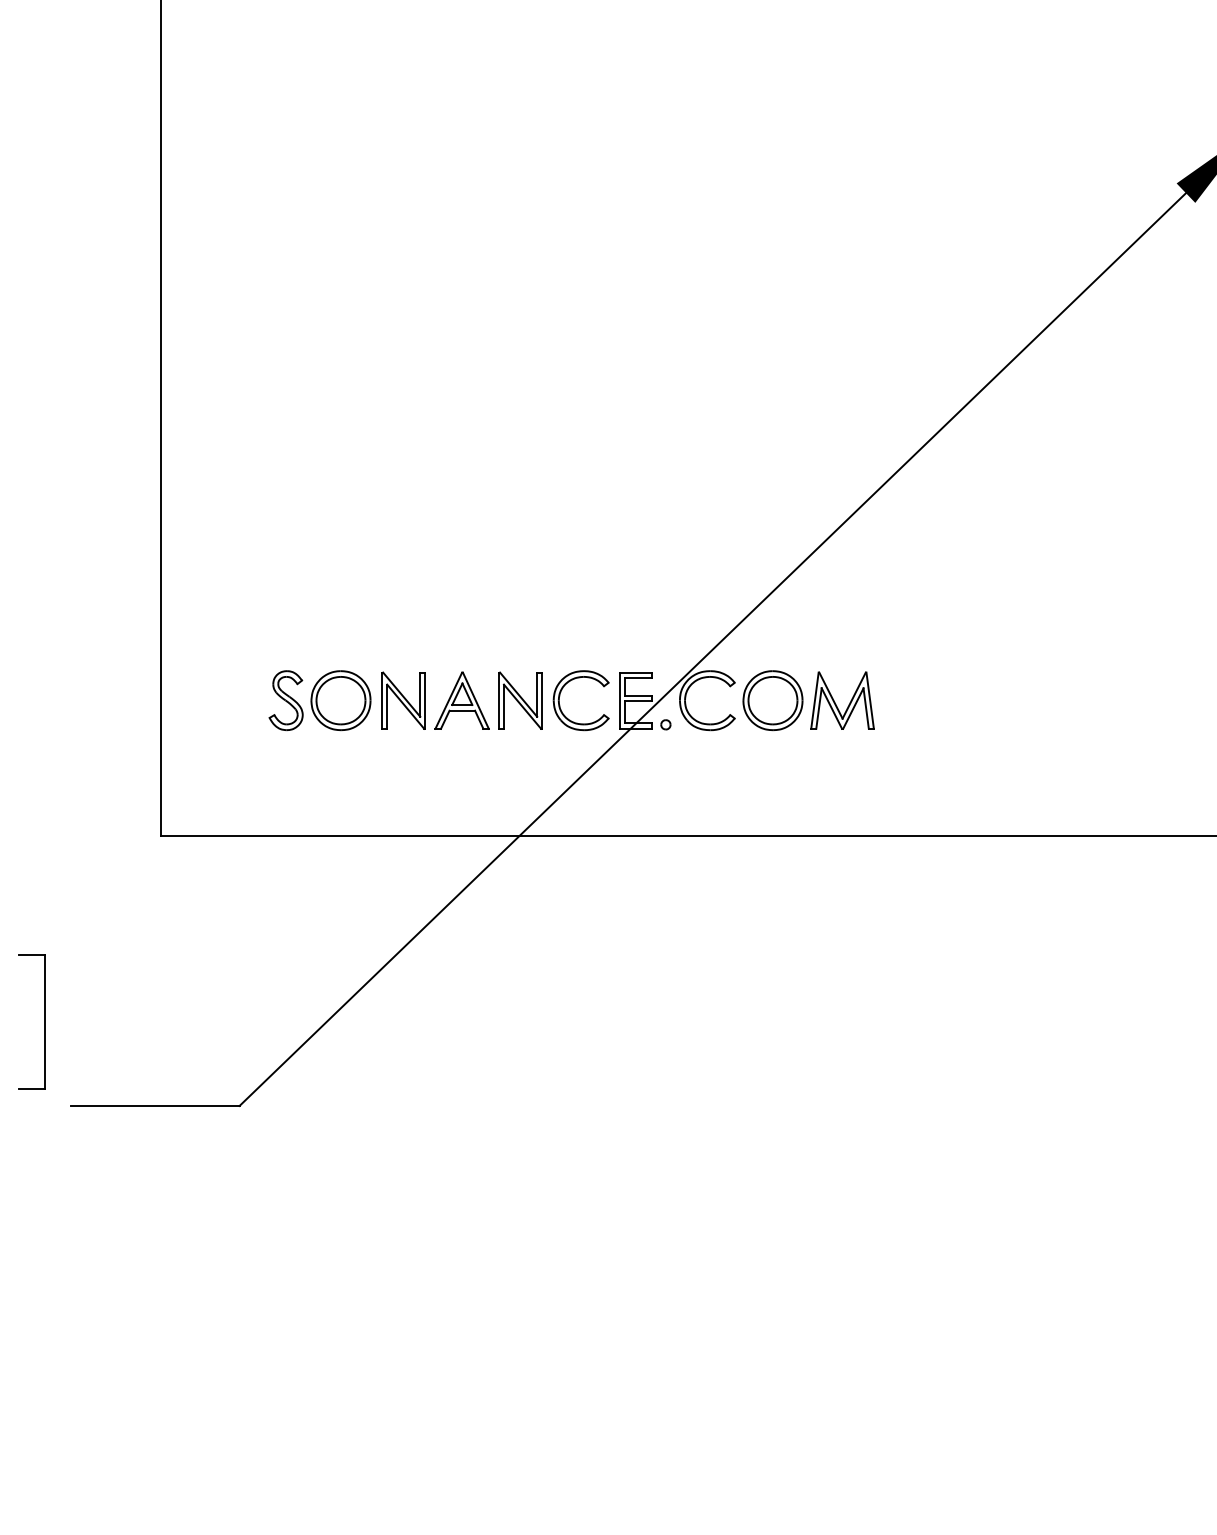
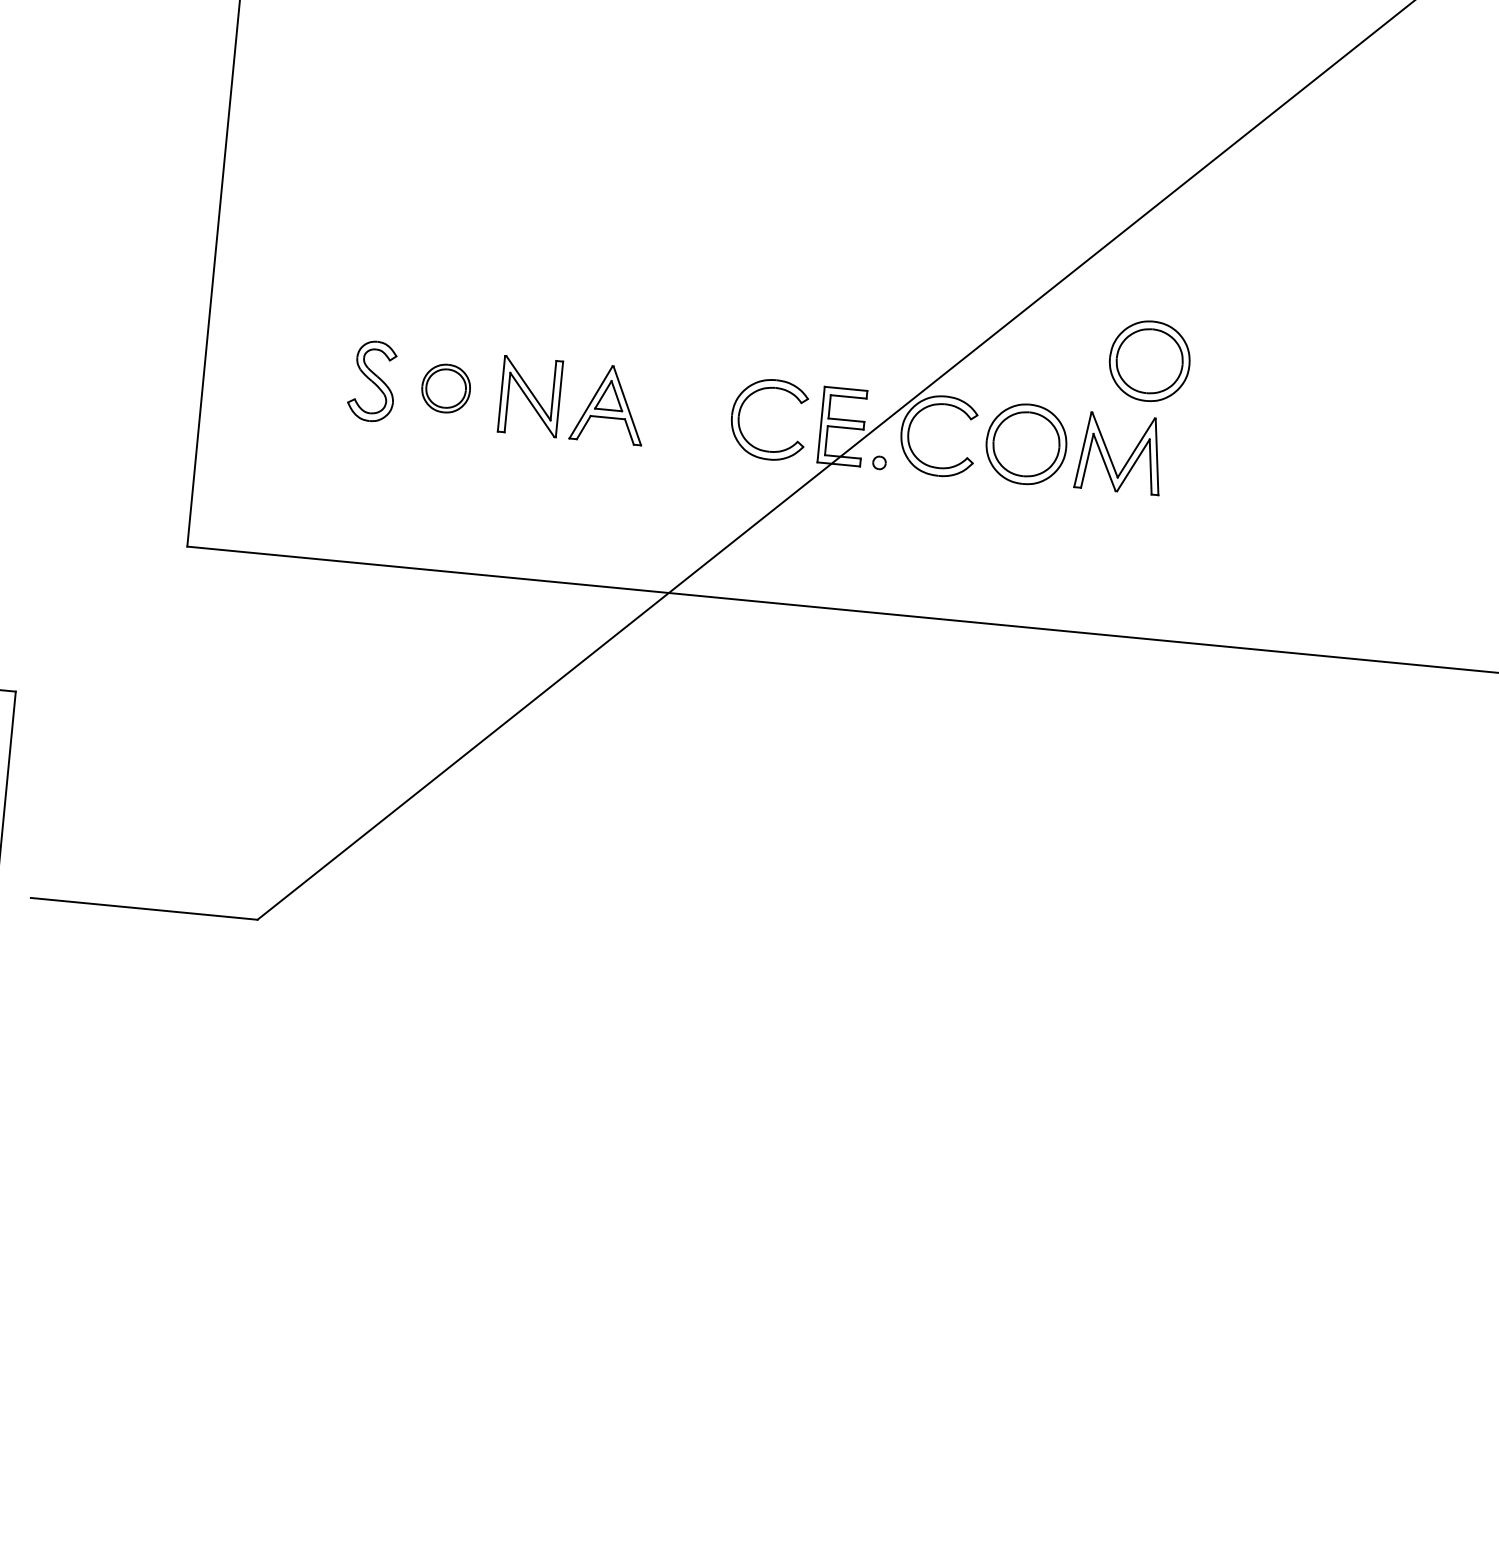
part: (857, 630) -> (1149, 360), added
part: (340, 700) -> (445, 388), size x0.6
part: (520, 700) -> (687, 411), removed

